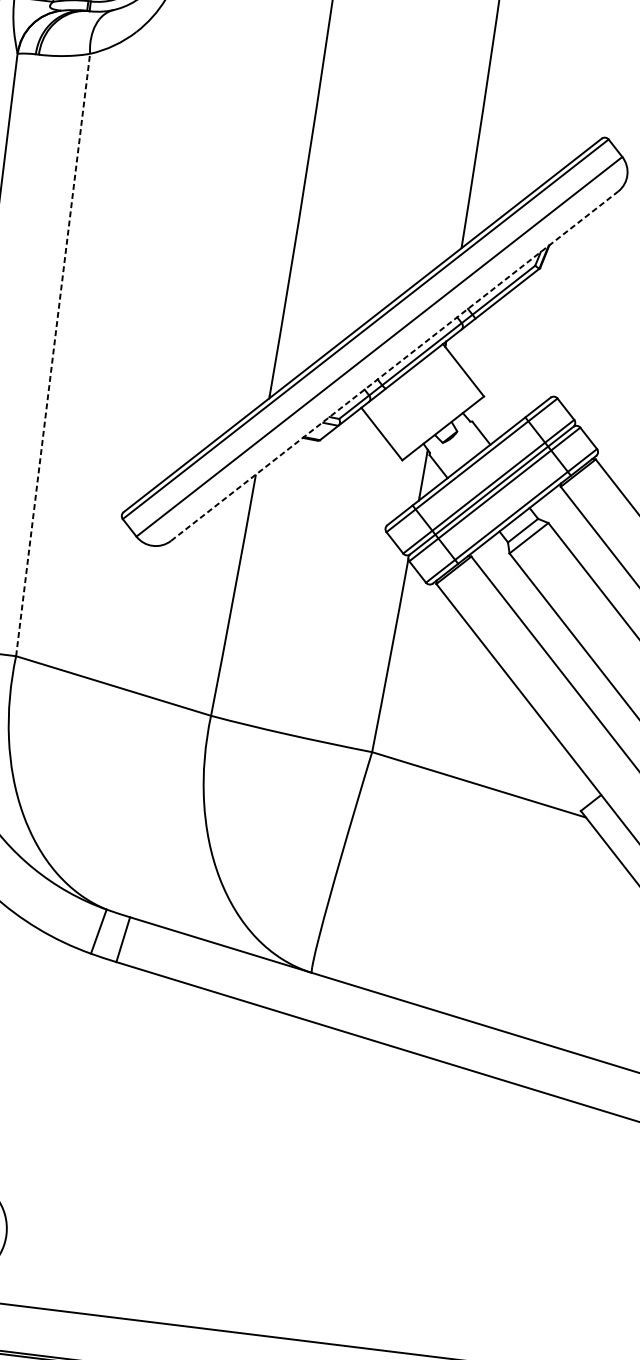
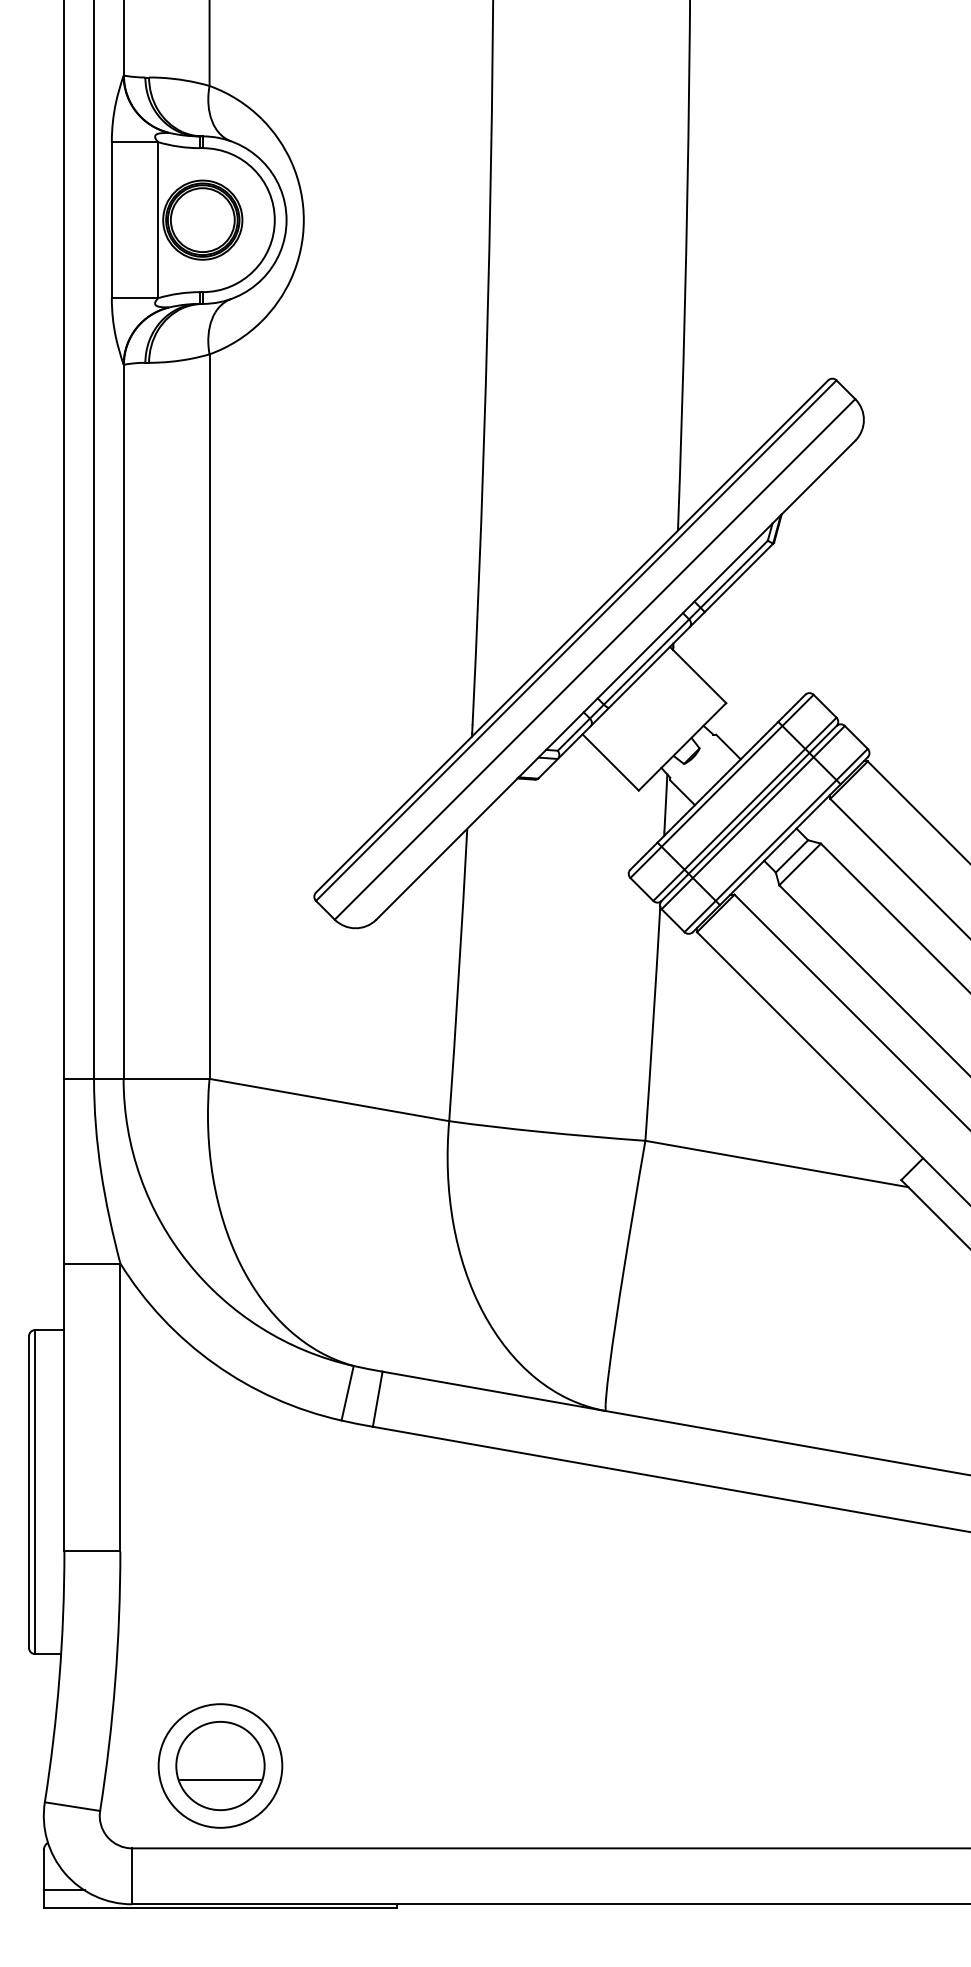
line: (53, 354) -> (209, 716), dashed -> solid
line: (394, 366) -> (615, 680), dashed -> solid

